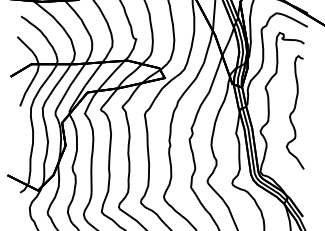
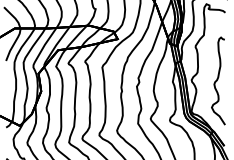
part: (294, 112) -> (217, 81), moved

